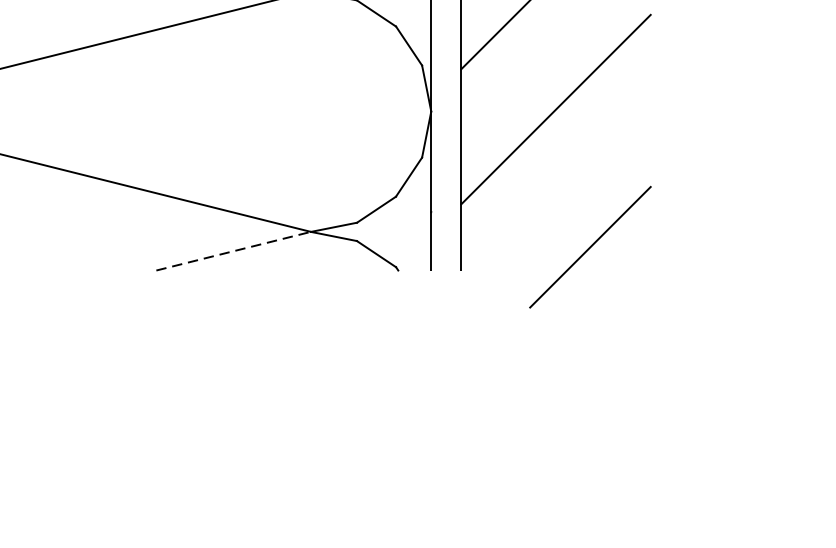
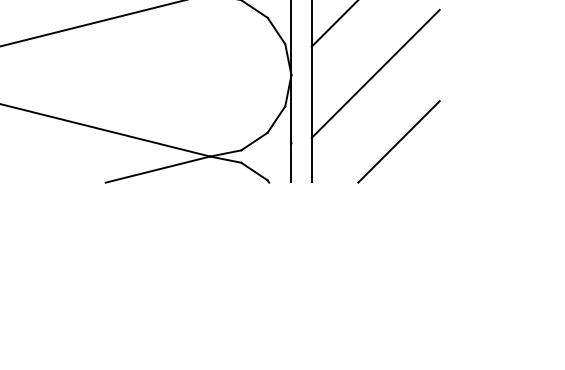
line: (589, 246) -> (398, 141), moved
line: (232, 251) -> (157, 169), dashed -> solid

